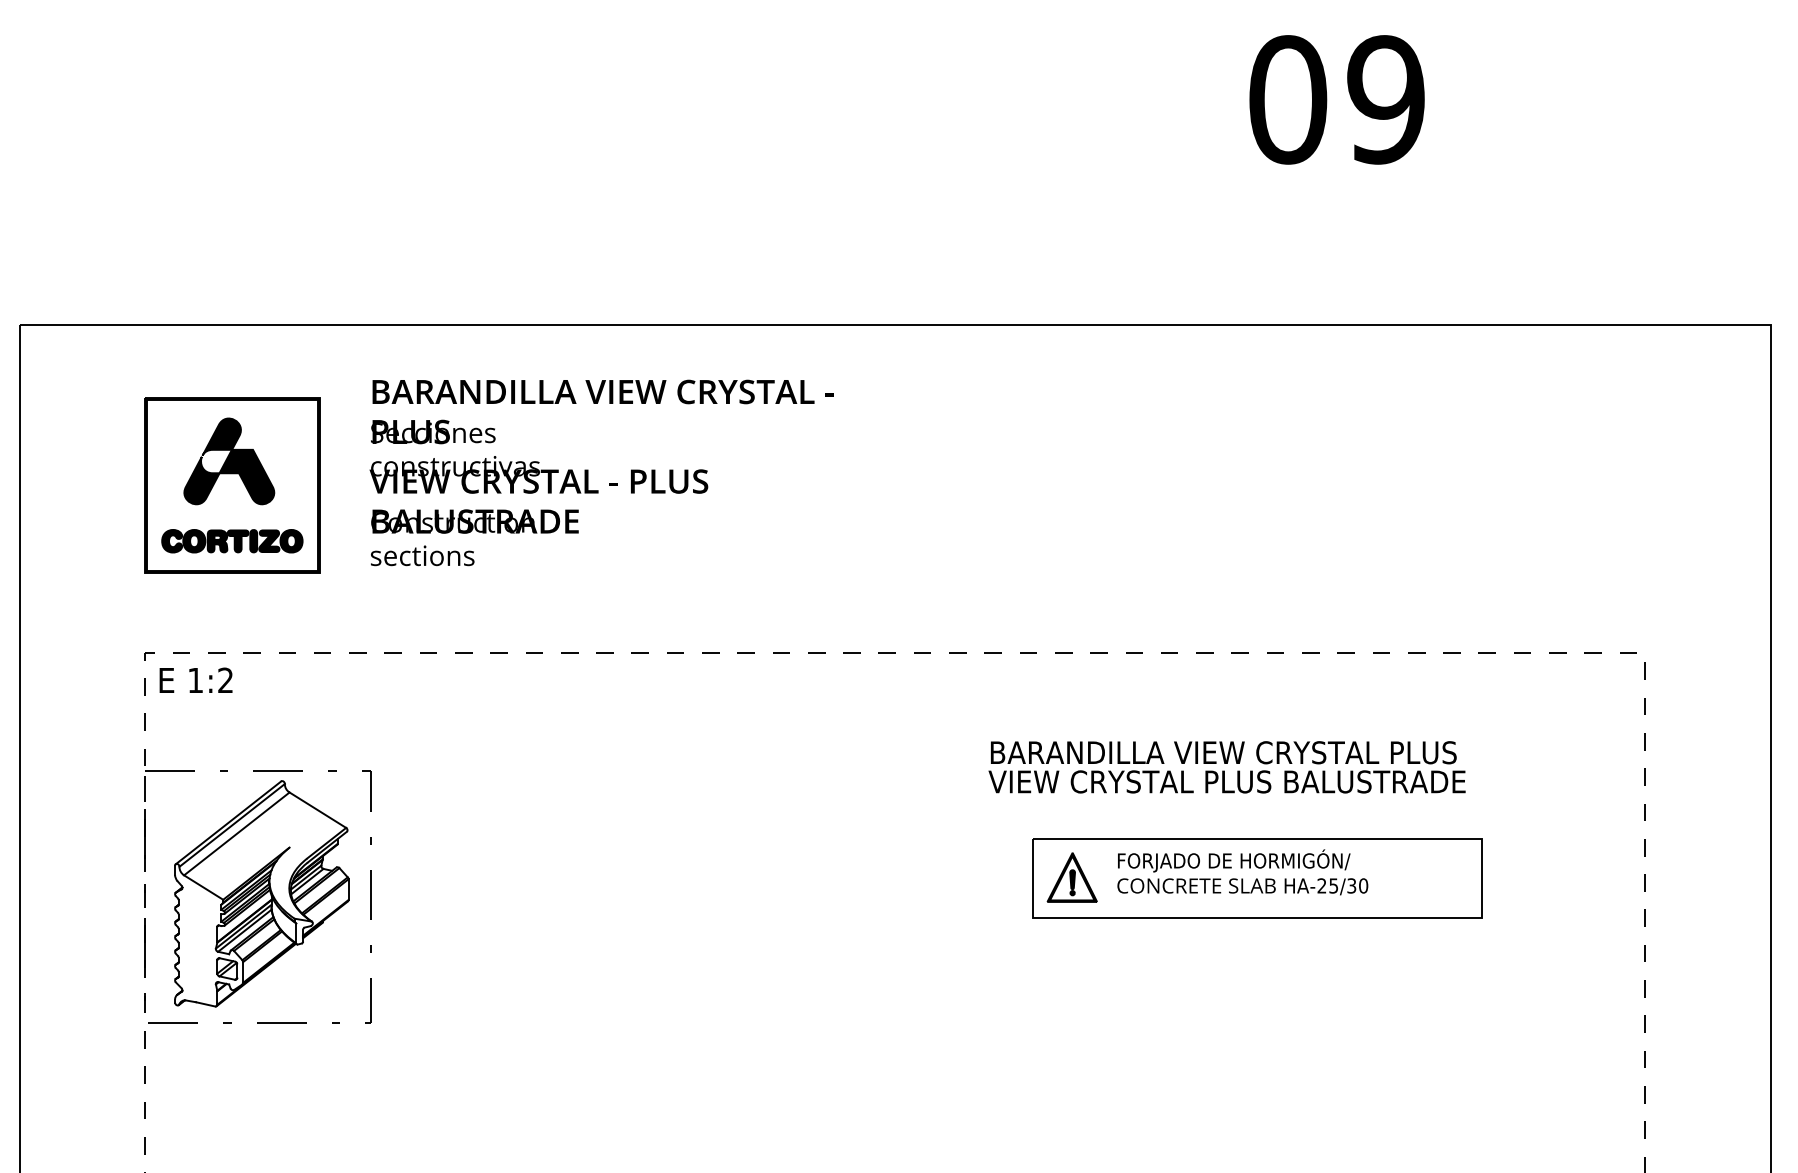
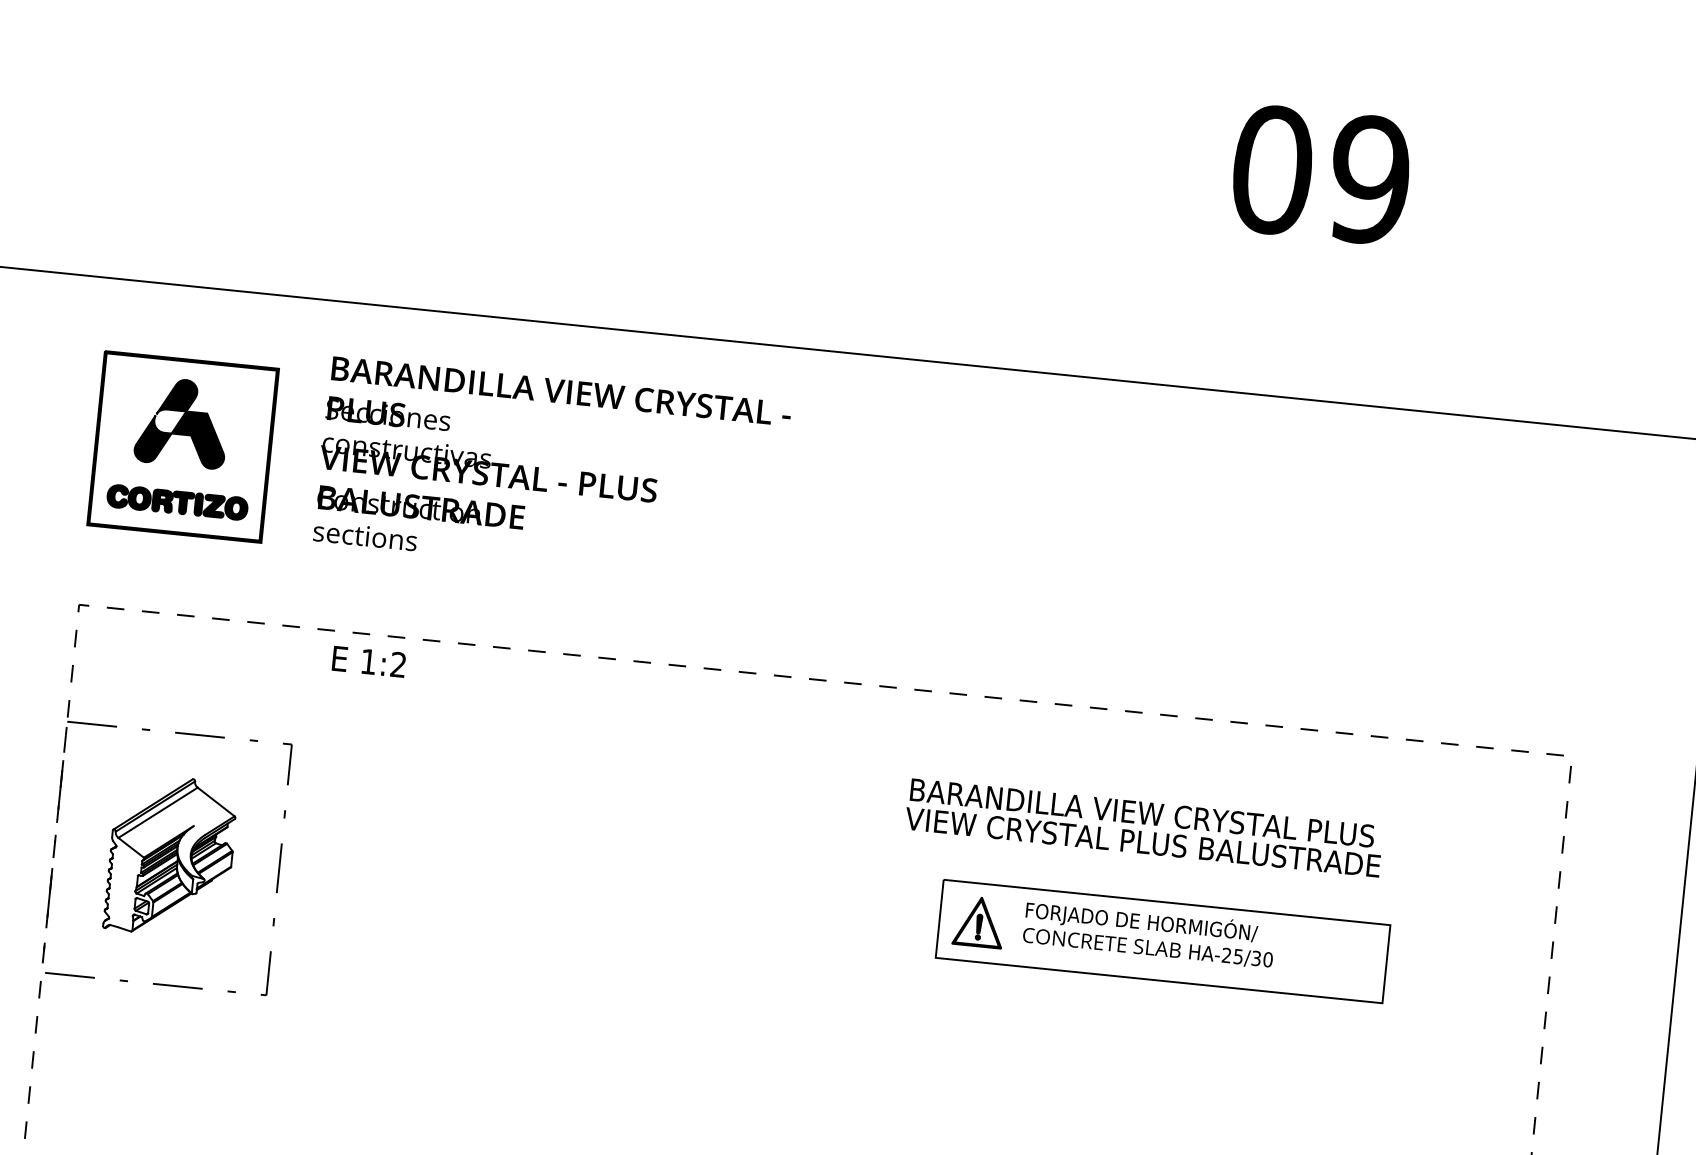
text: (195, 679) -> (368, 660), moved
part: (261, 893) -> (170, 855), size x0.7

